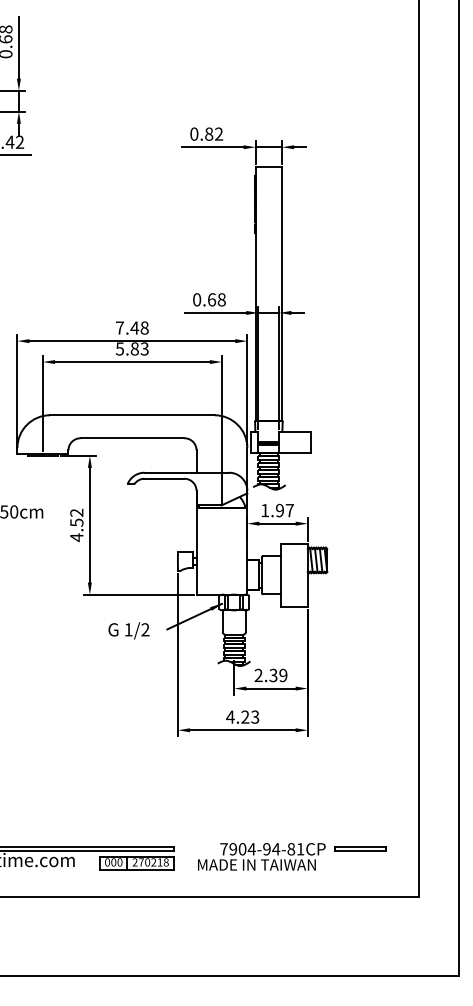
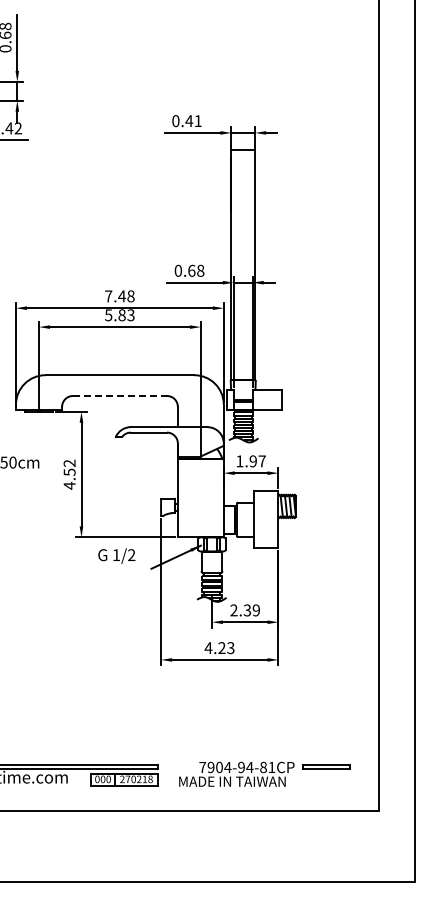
text: (213, 134) -> (193, 121), 0.82 -> 0.41
line: (133, 437) -> (120, 395), solid -> dashed
text: (128, 630) -> (116, 555), moved

